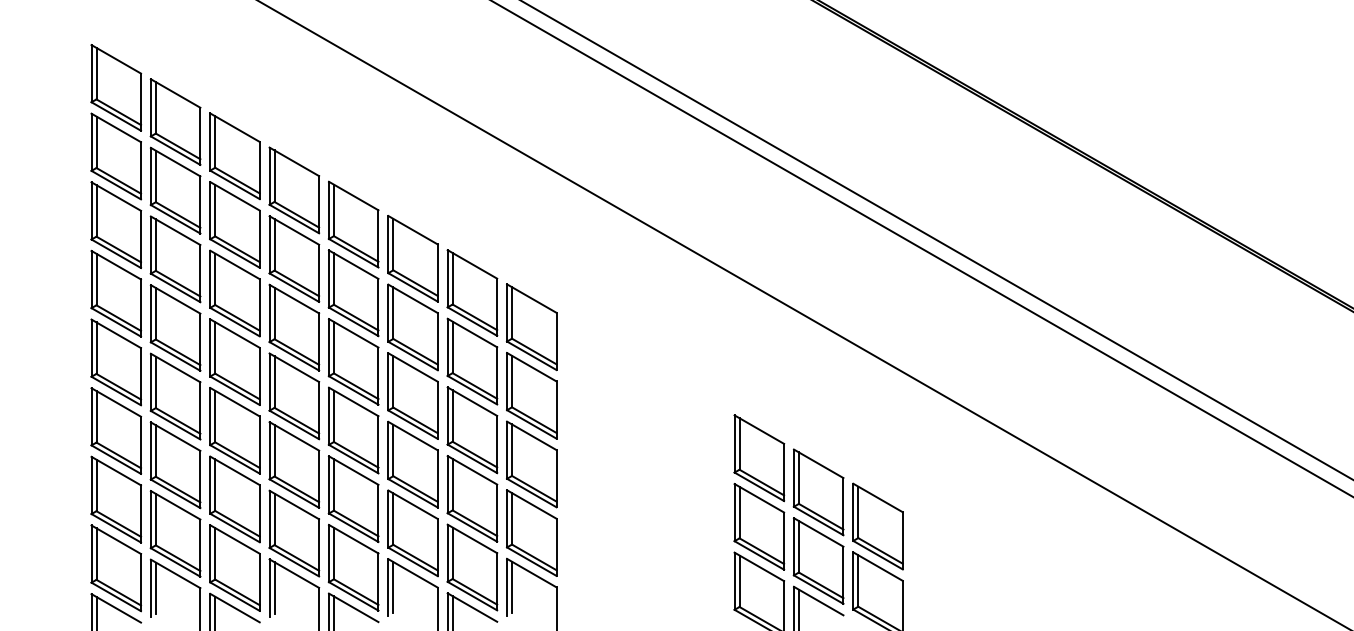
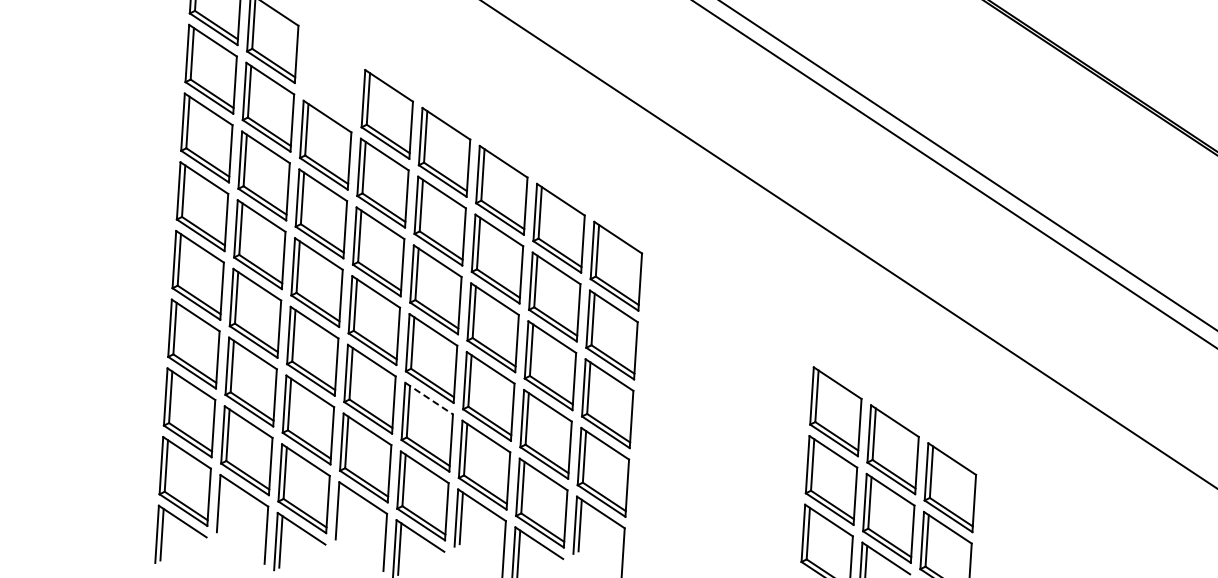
part: (234, 155) -> (329, 75), removed
line: (353, 470) -> (428, 398), solid -> dashed
line: (274, 587) -> (342, 510), removed
line: (155, 588) -> (223, 504), removed

